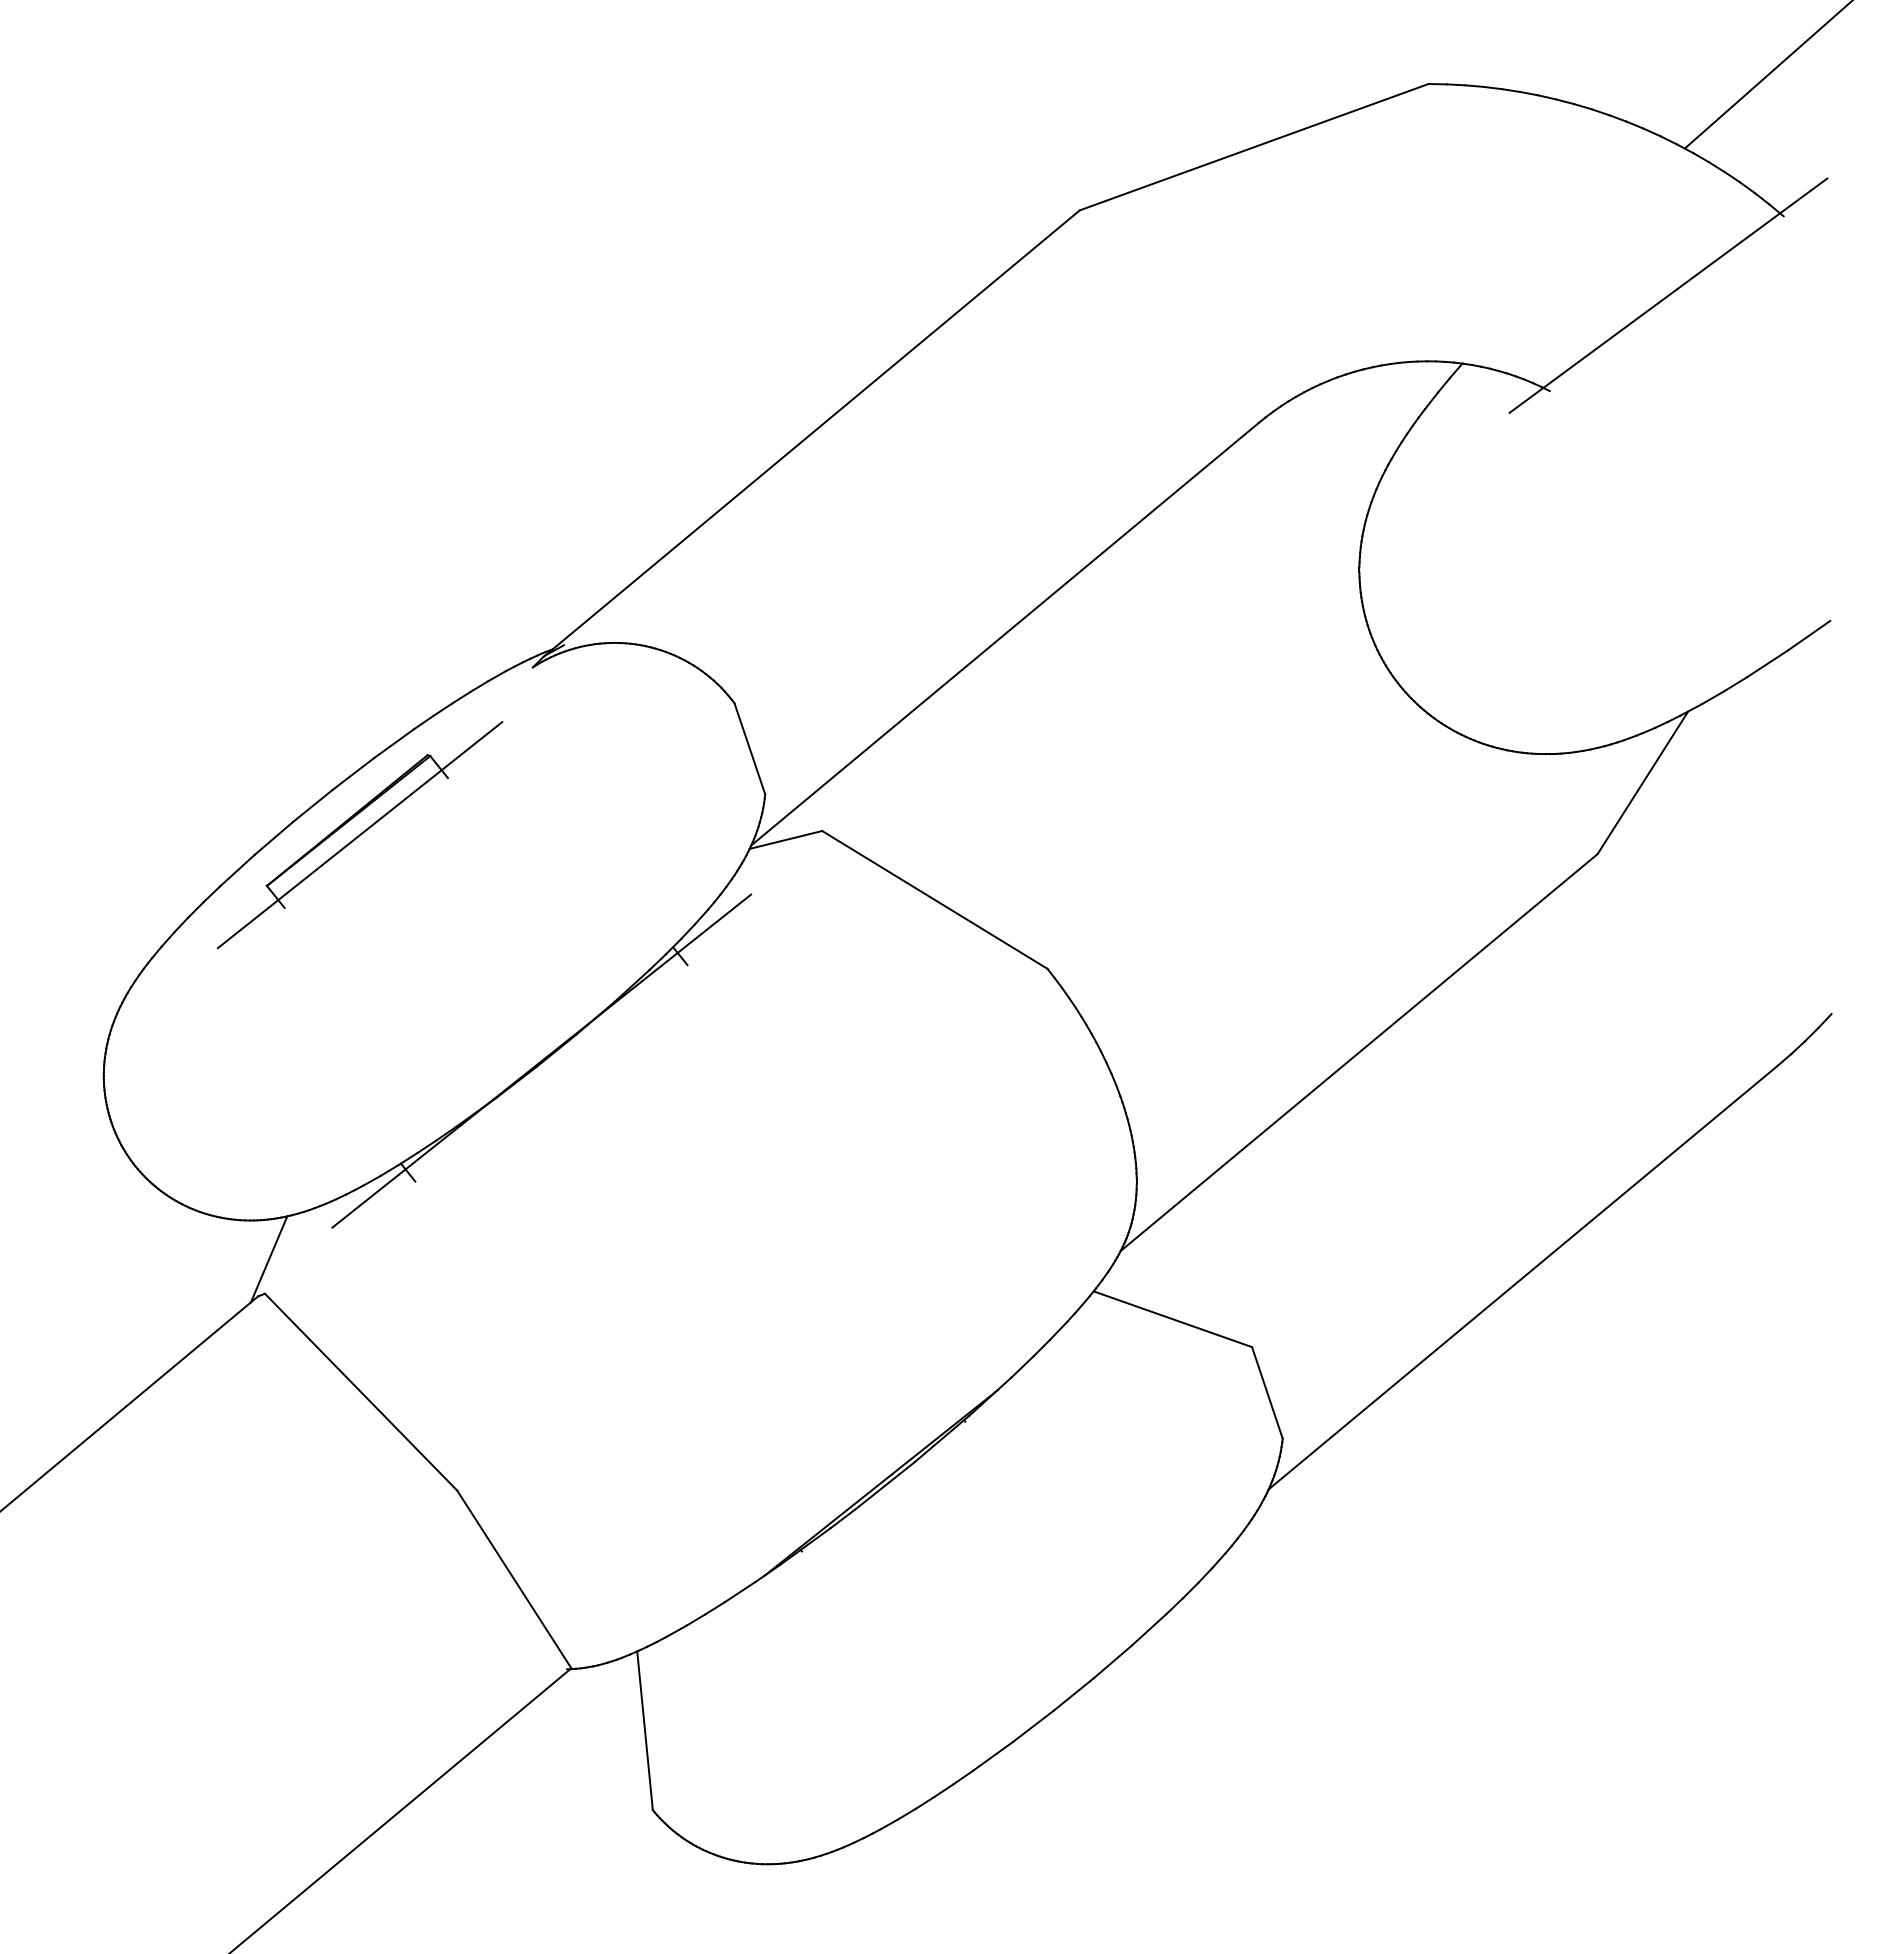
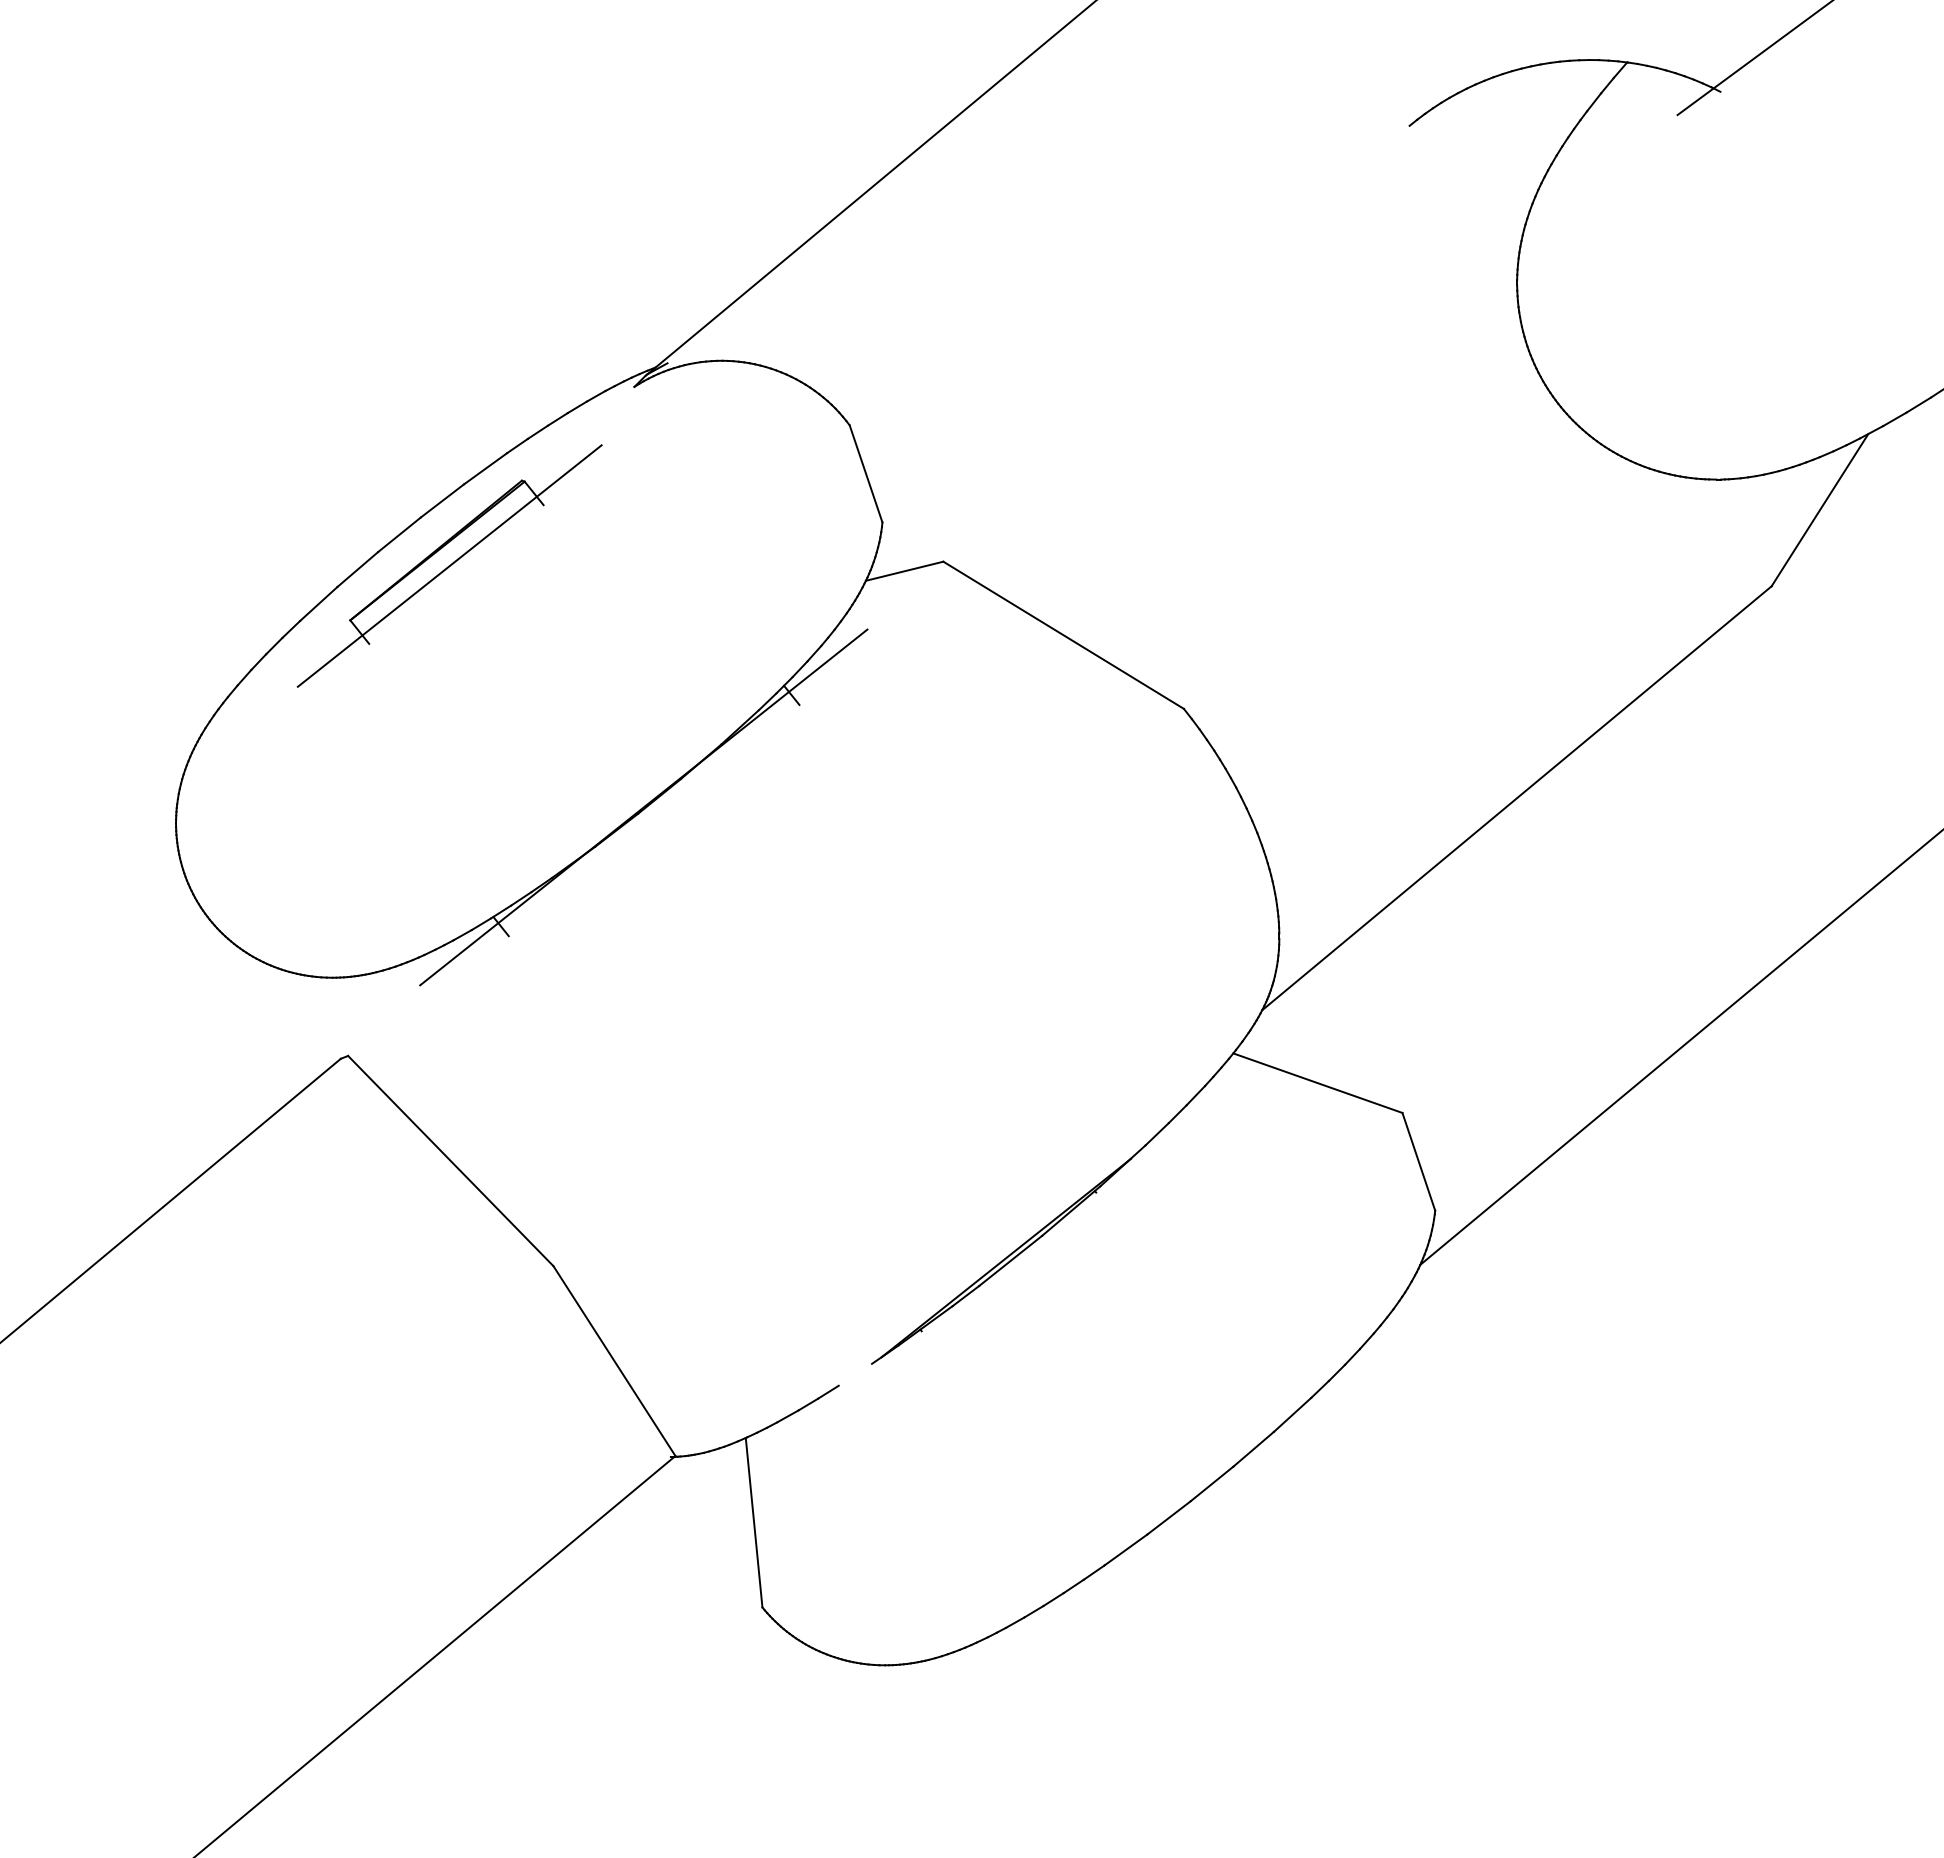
line: (1004, 633) -> (1138, 350), removed
line: (268, 1259) -> (351, 1019), removed
line: (739, 1592) -> (855, 1375), removed

